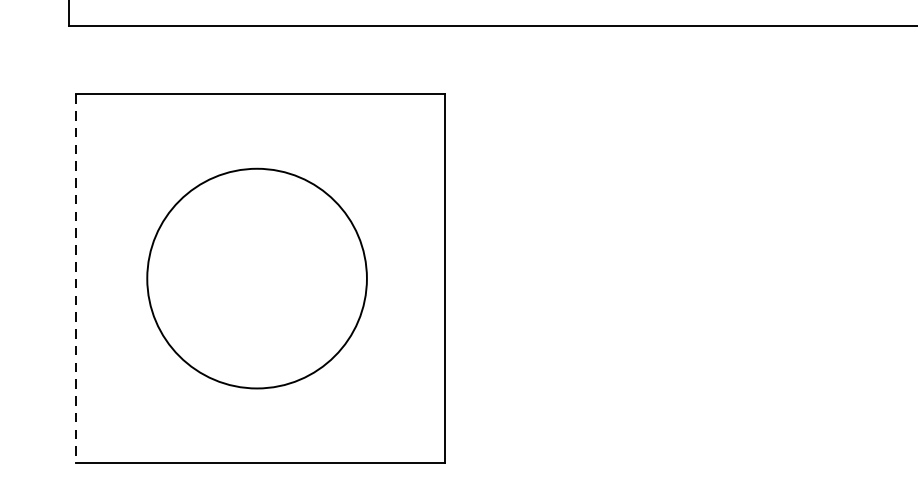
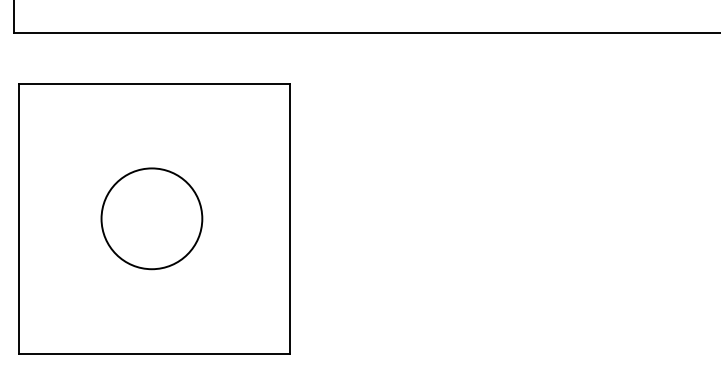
circle: (256, 278) -> (151, 218), size x0.62
line: (76, 279) -> (19, 219), dashed -> solid

